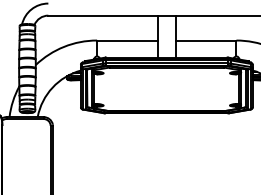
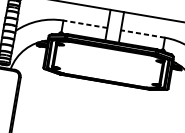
line: (126, 40) -> (84, 24), solid -> dashed
line: (205, 40) -> (142, 33), solid -> dashed

